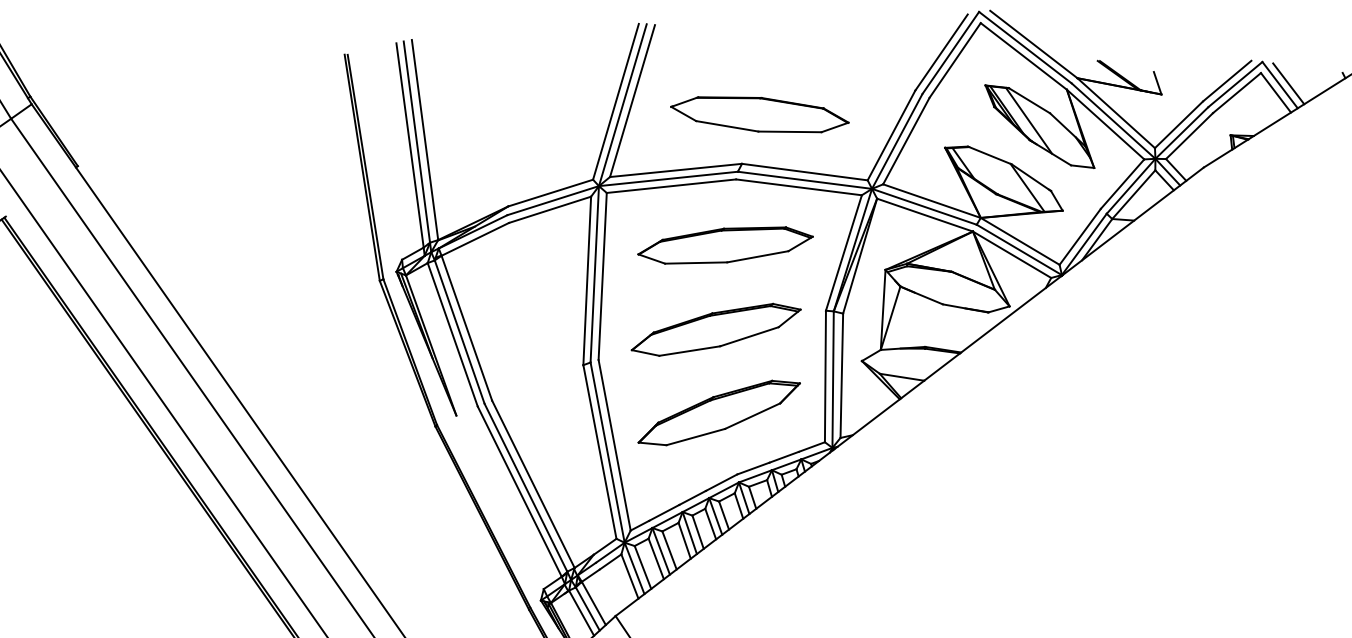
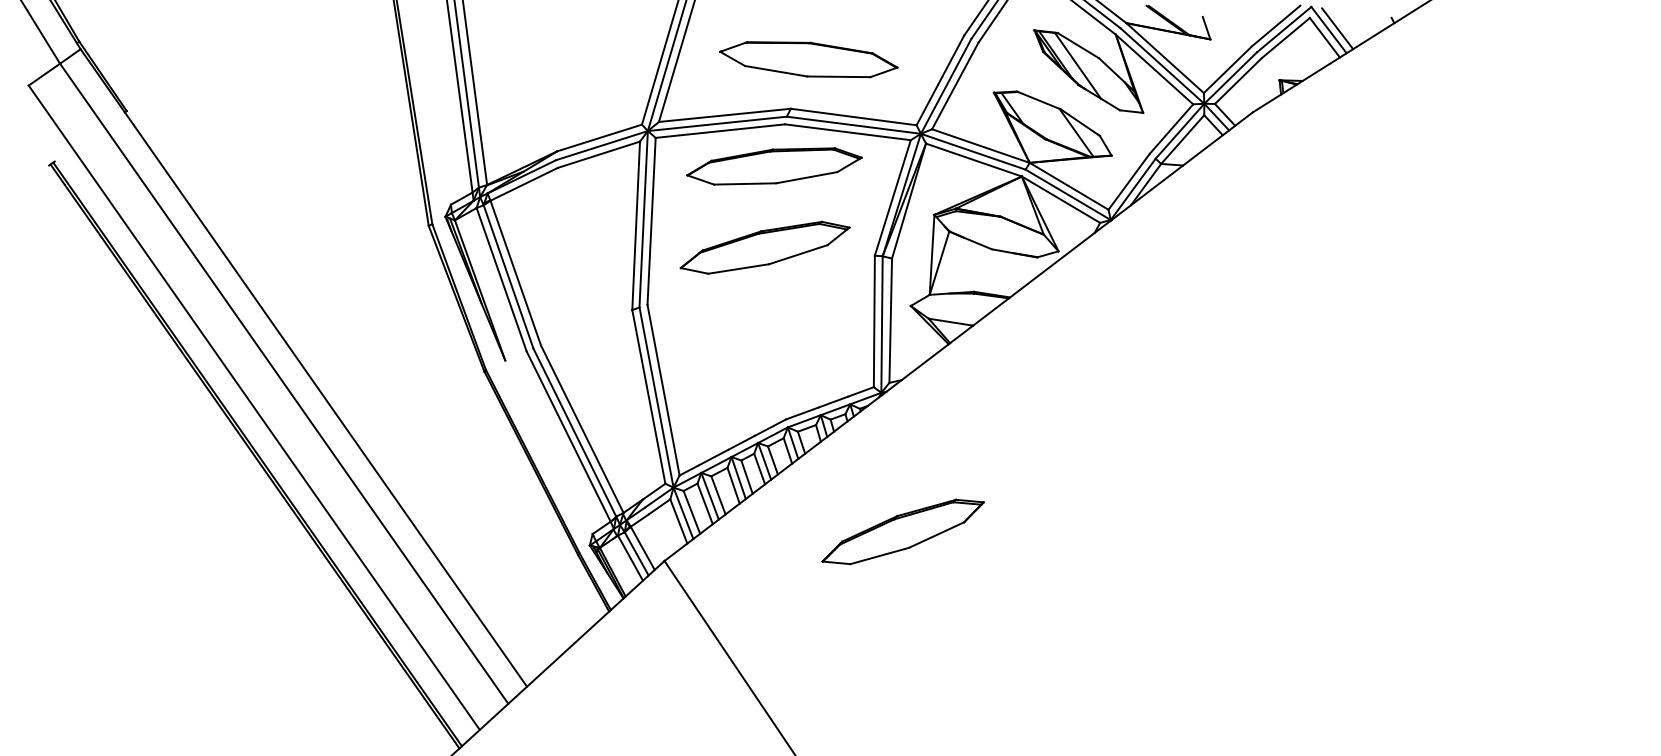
part: (725, 245) -> (774, 166), moved
part: (715, 329) -> (764, 247), moved
part: (718, 412) -> (902, 531), moved

